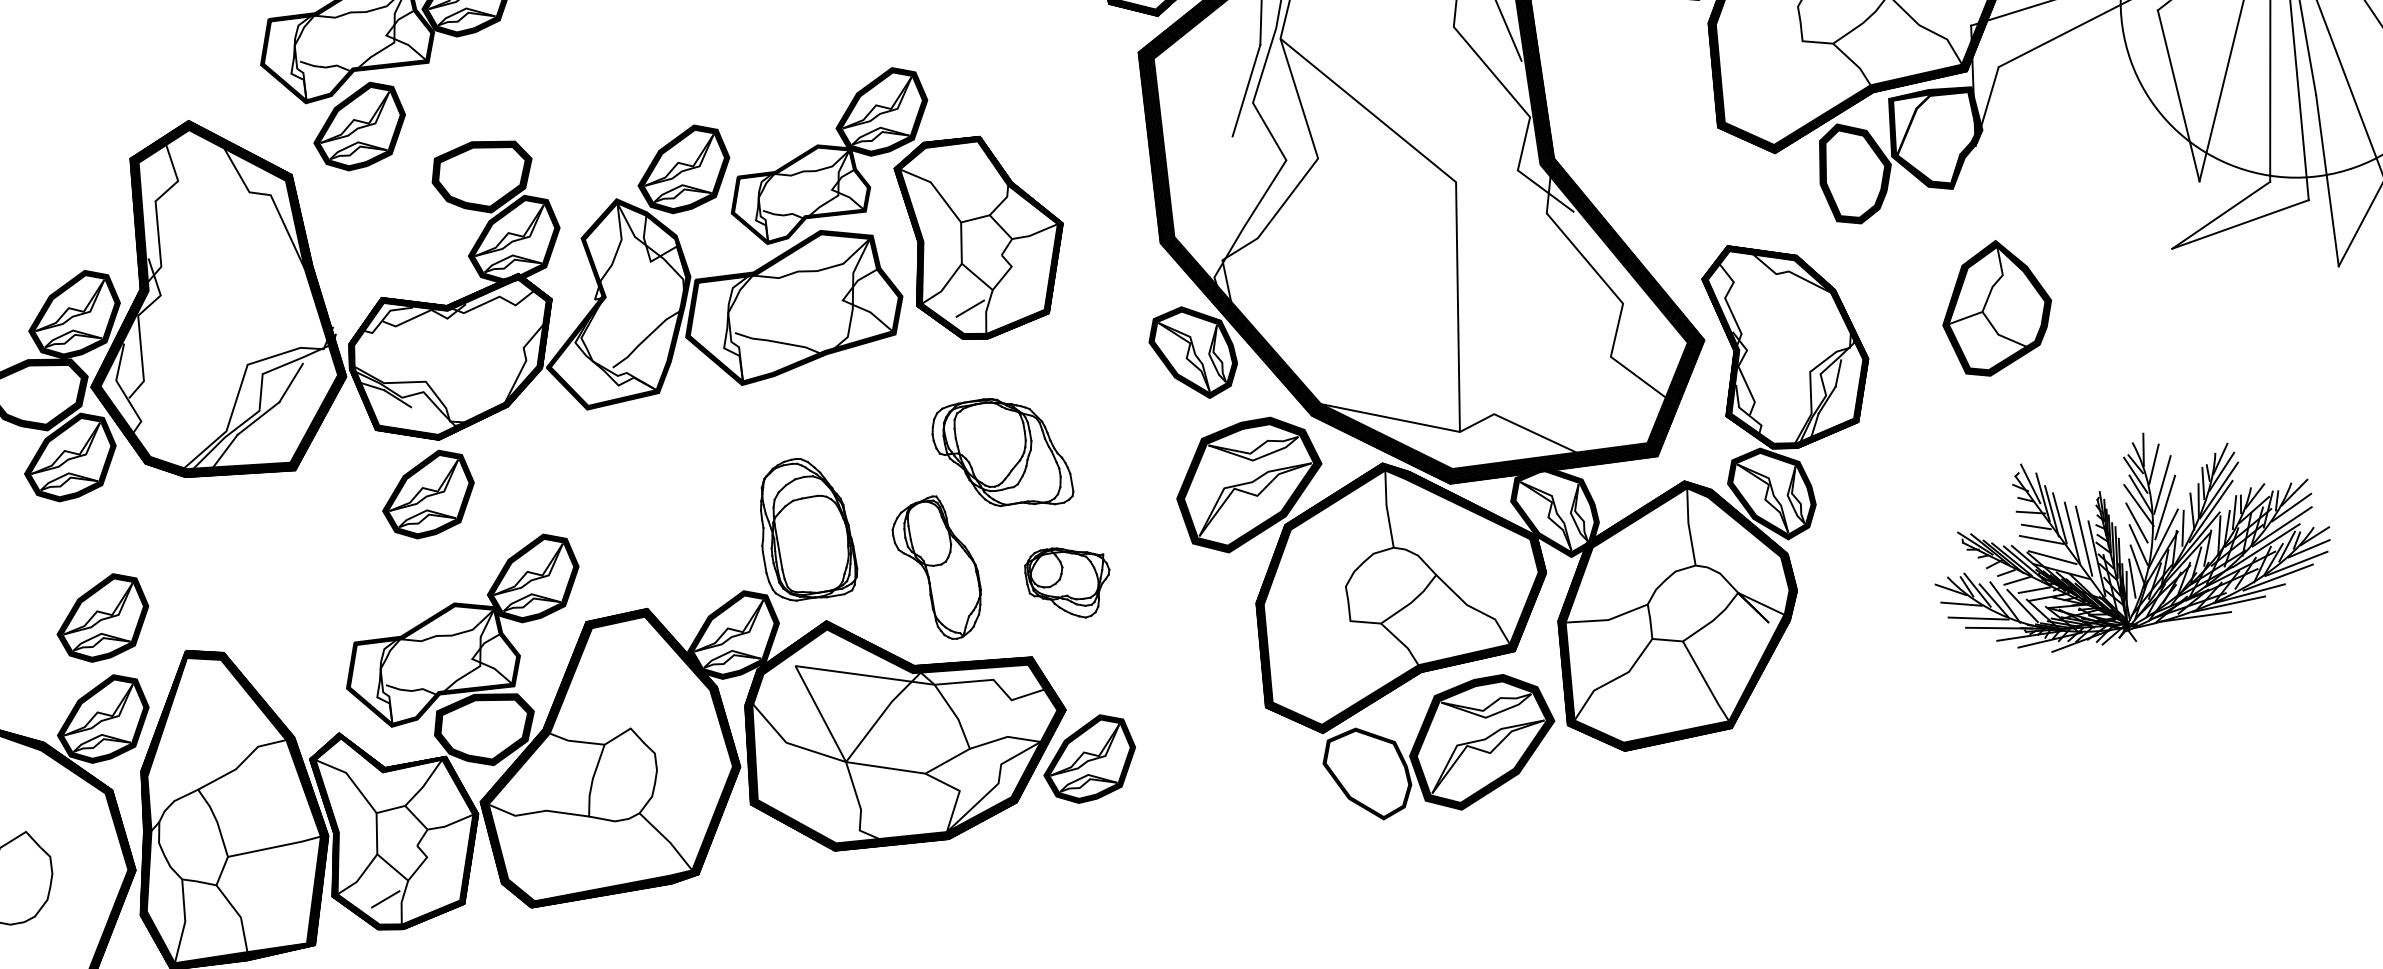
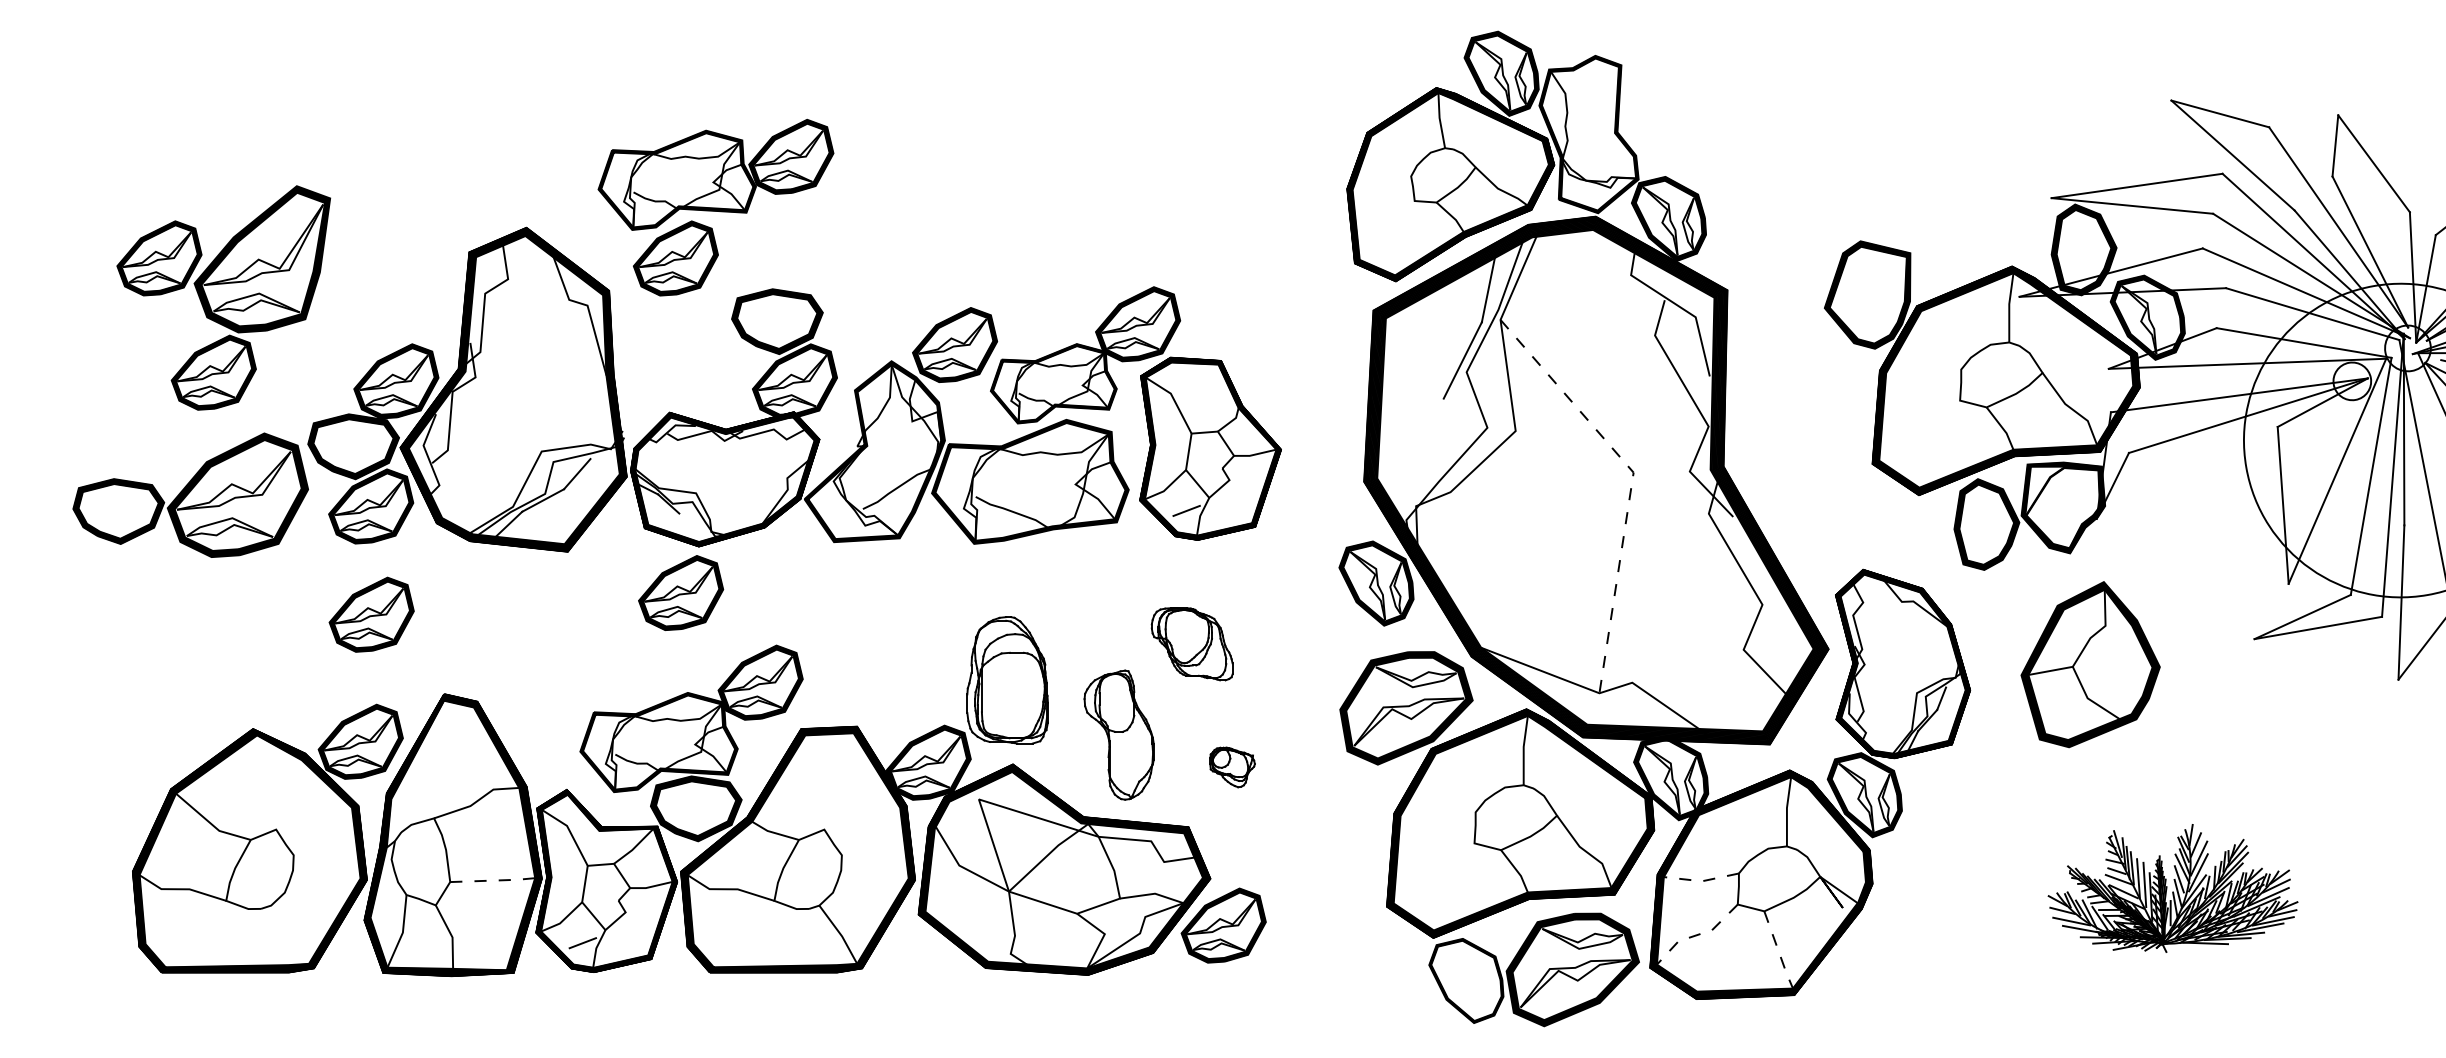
line: (1456, 193) -> (1632, 482), solid -> dashed
part: (1996, 307) -> (2090, 664), size x1.4
part: (1000, 454) -> (1191, 643), size x0.7
part: (2128, 539) -> (2172, 888), size x0.7
part: (1069, 583) -> (1232, 767), size x0.6
part: (102, 617) -> (371, 614), moved
line: (1608, 620) -> (1701, 881), solid -> dashed
line: (1613, 680) -> (1697, 935), solid -> dashed
line: (1705, 681) -> (1778, 950), solid -> dashed
line: (275, 847) -> (493, 880), solid -> dashed

